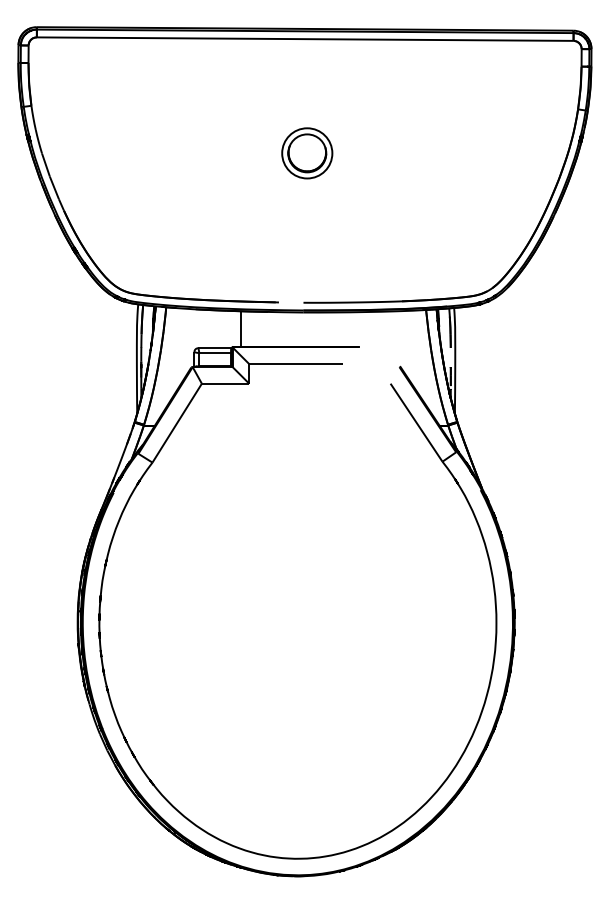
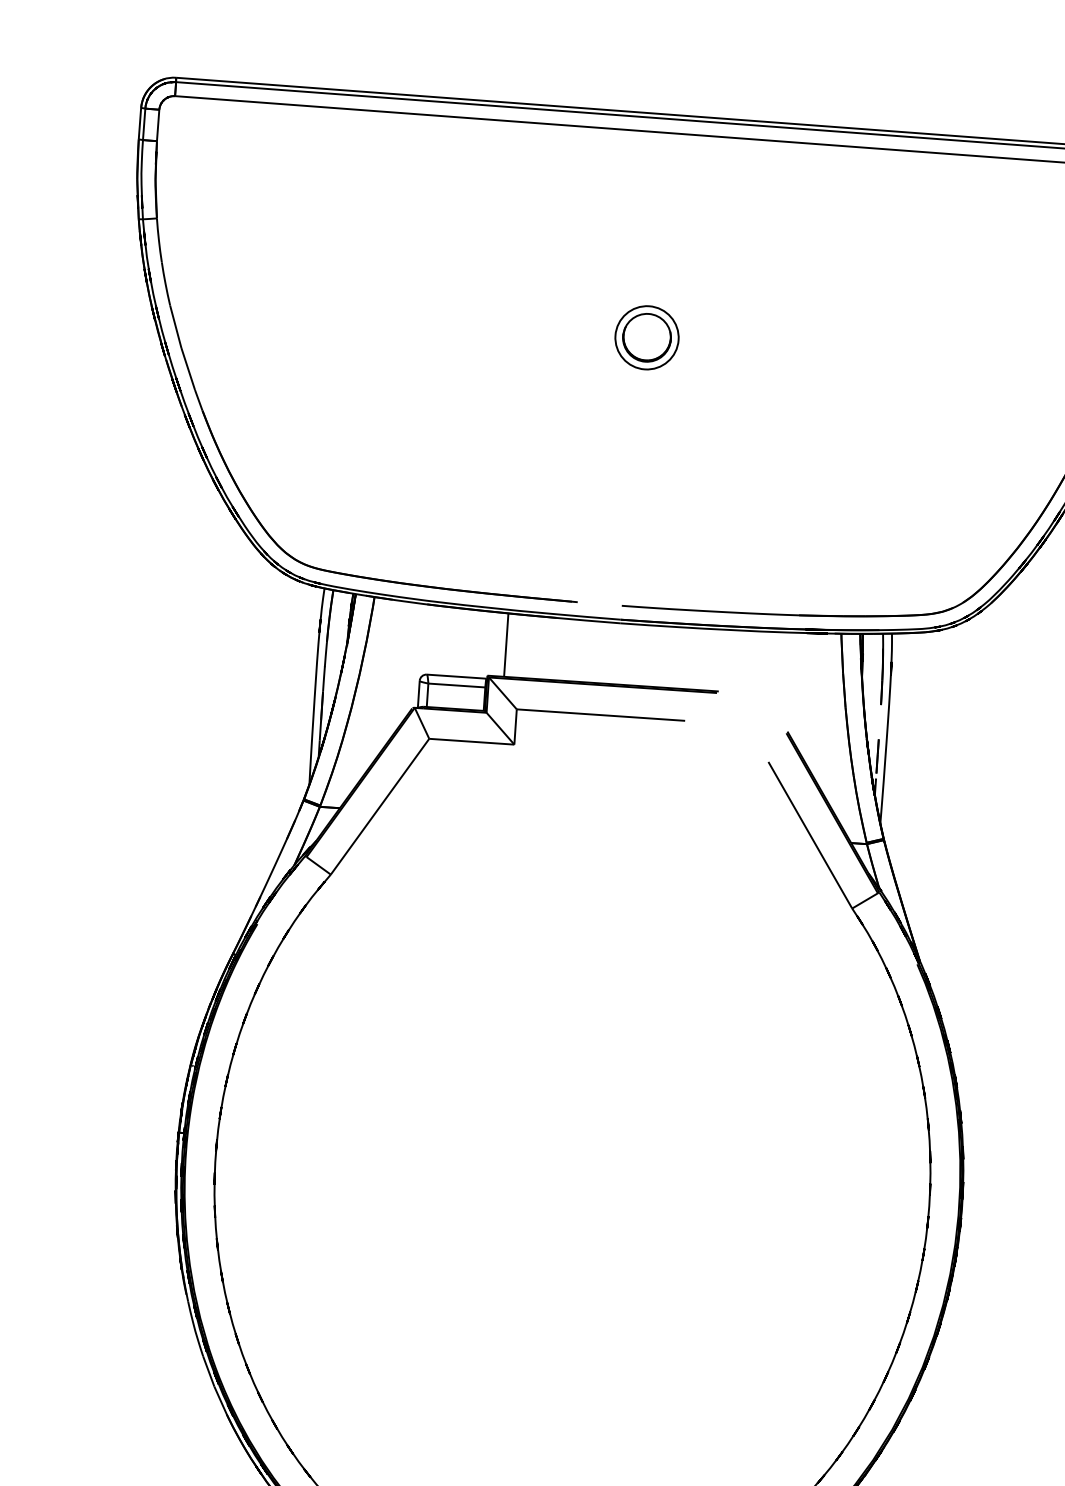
part: (307, 153) -> (647, 337), size x0.7

